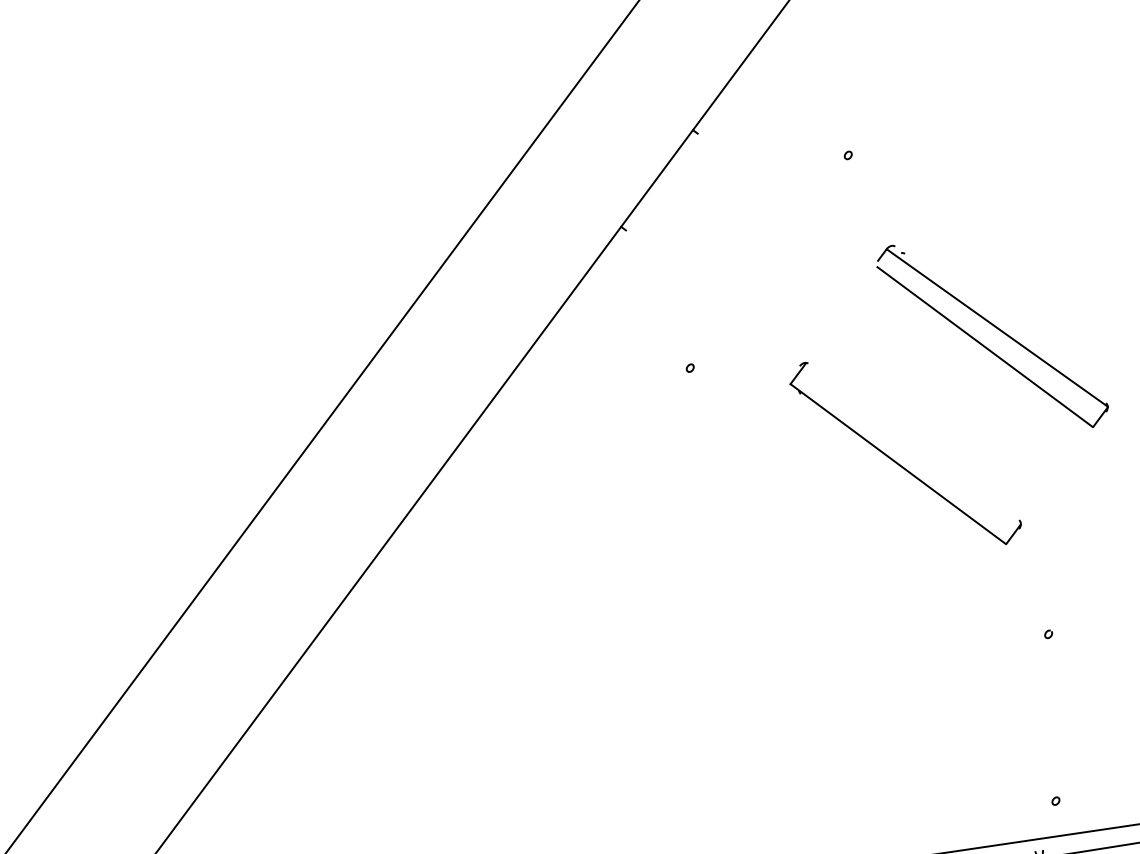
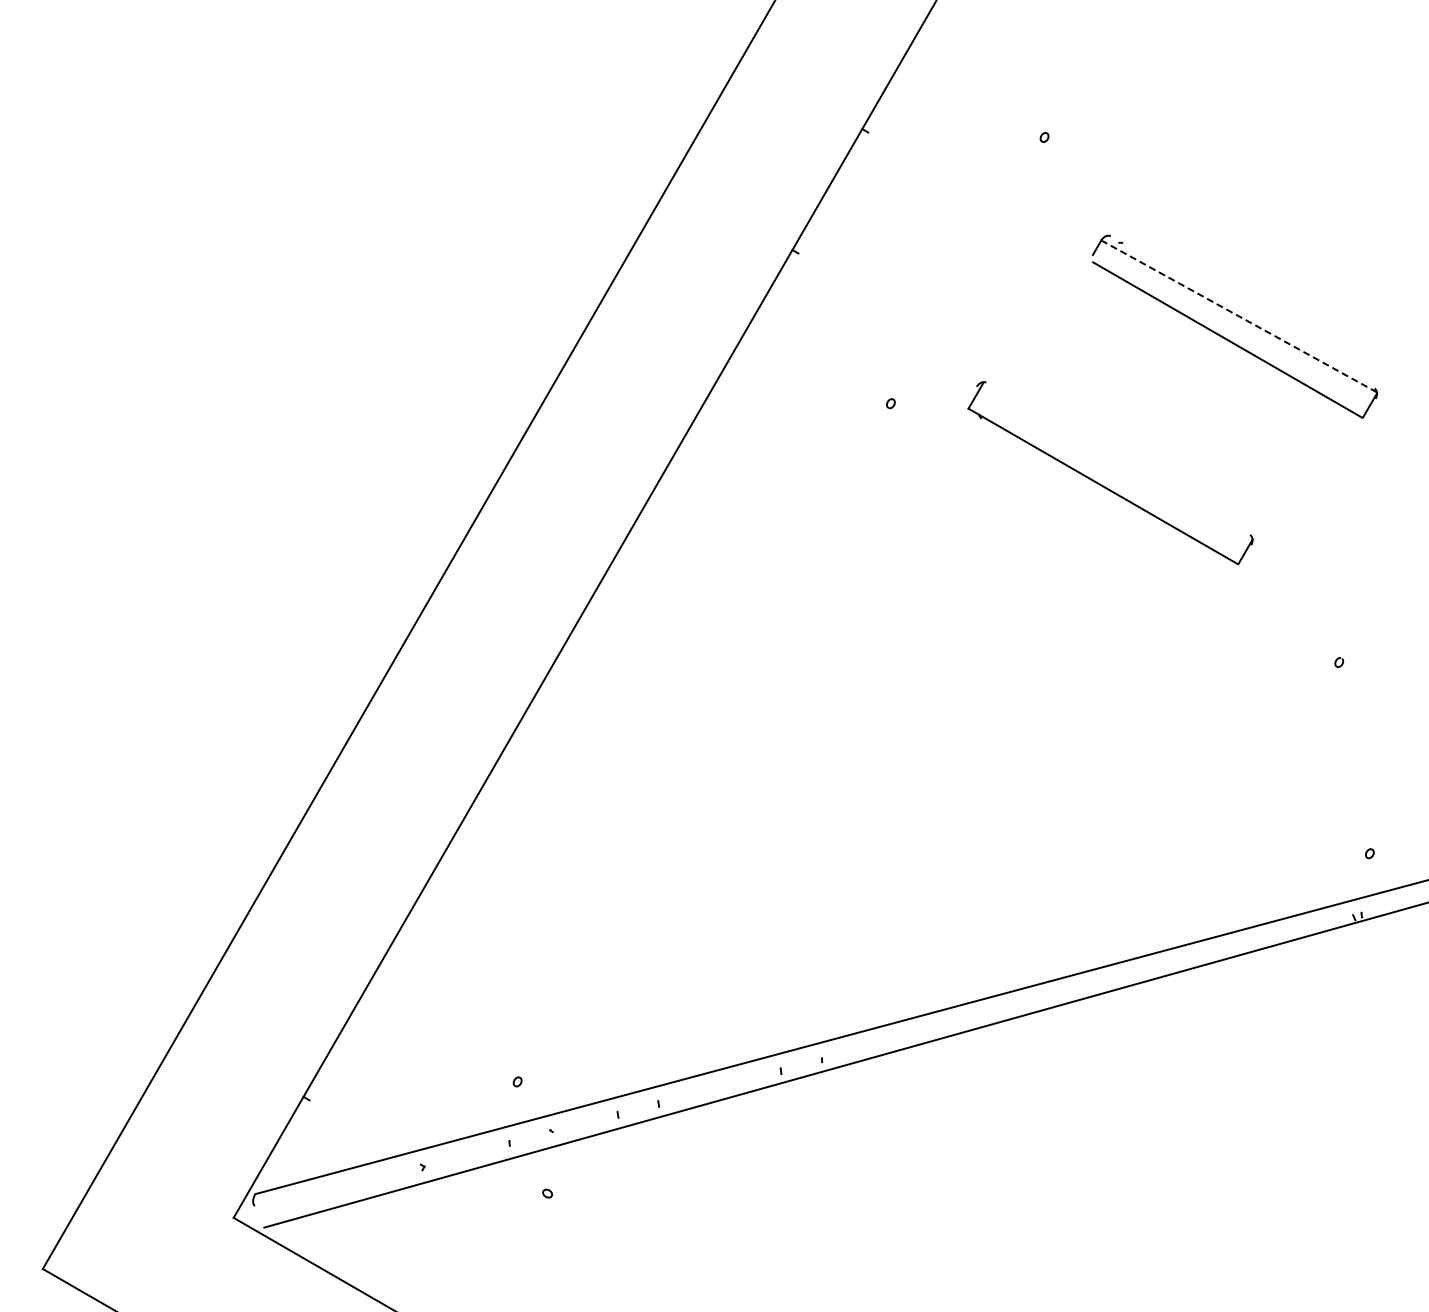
line: (996, 327) -> (1238, 316), solid -> dashed
part: (897, 462) -> (1102, 484), moved

